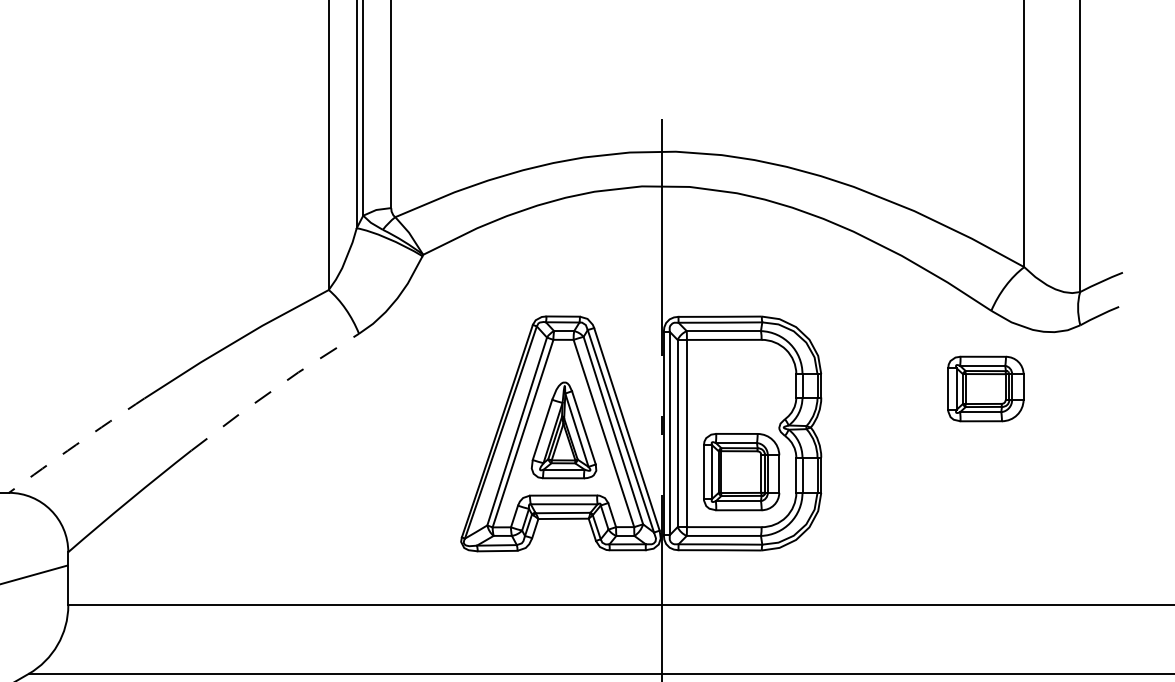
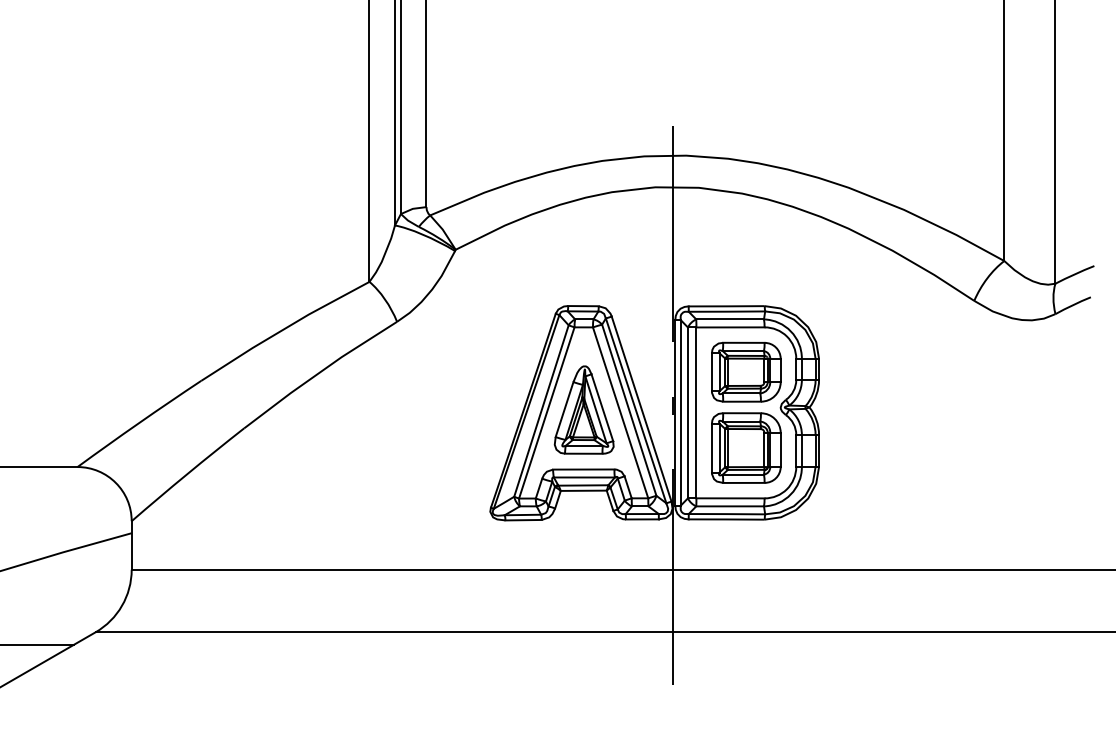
part: (986, 388) -> (746, 371), moved
line: (274, 390) -> (319, 373), dashed -> solid
arc: (75, 445) -> (138, 423), dashed -> solid

